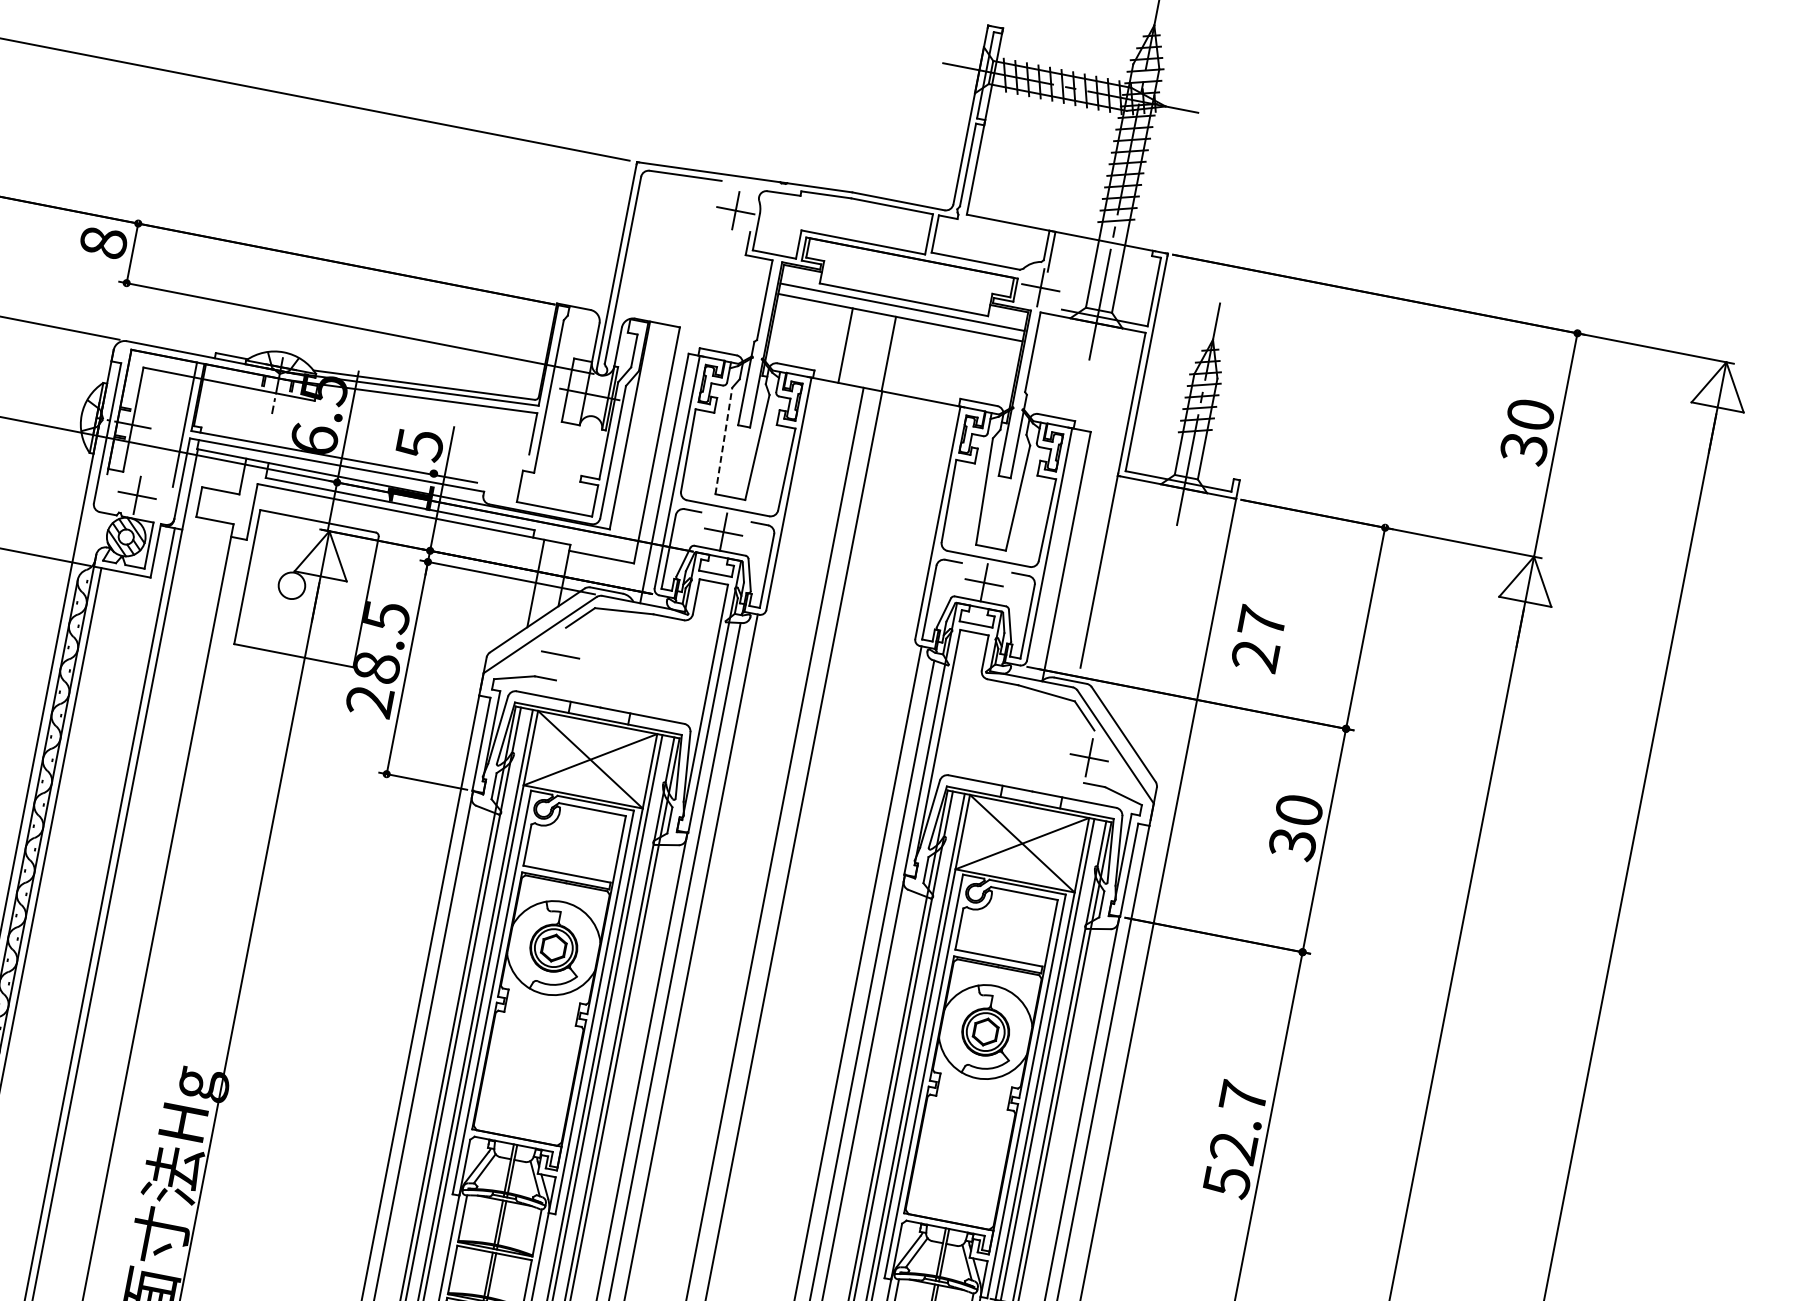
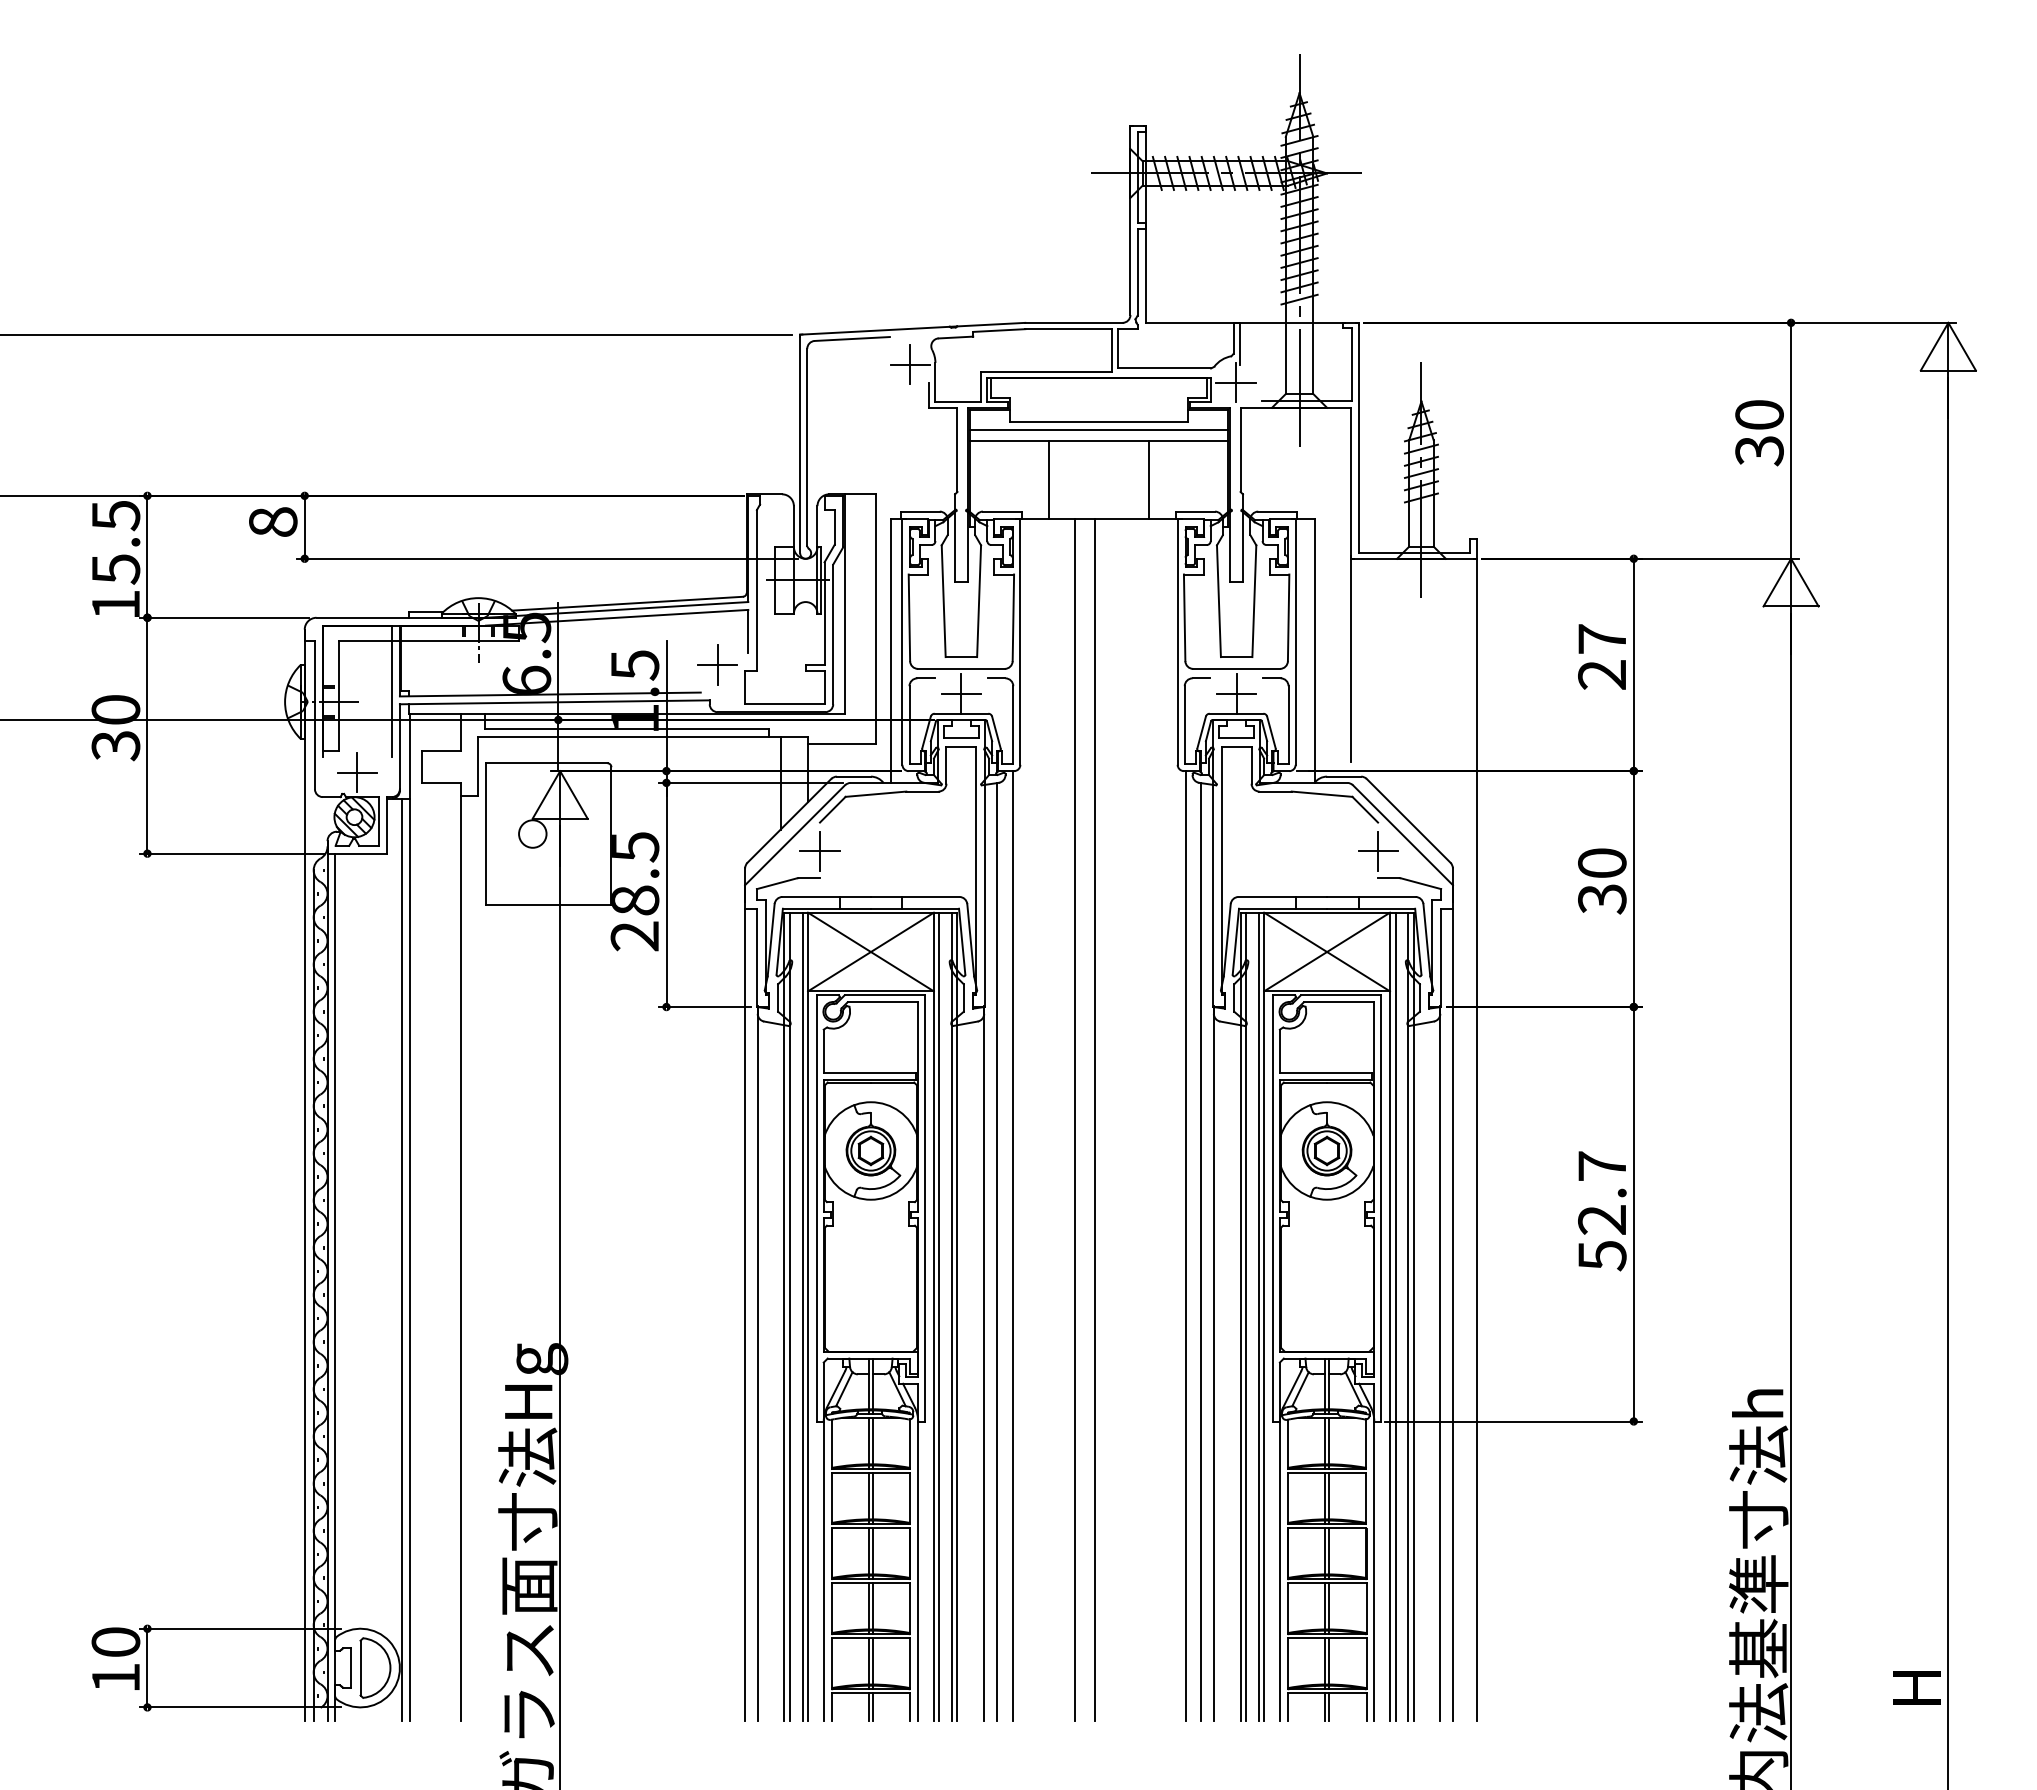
line: (889, 353) -> (1149, 479), moved
line: (723, 441) -> (943, 601), dashed -> solid
part: (498, 459) -> (717, 664), added
text: (1258, 638) -> (1601, 656), moved
line: (560, 655) -> (819, 851), added

